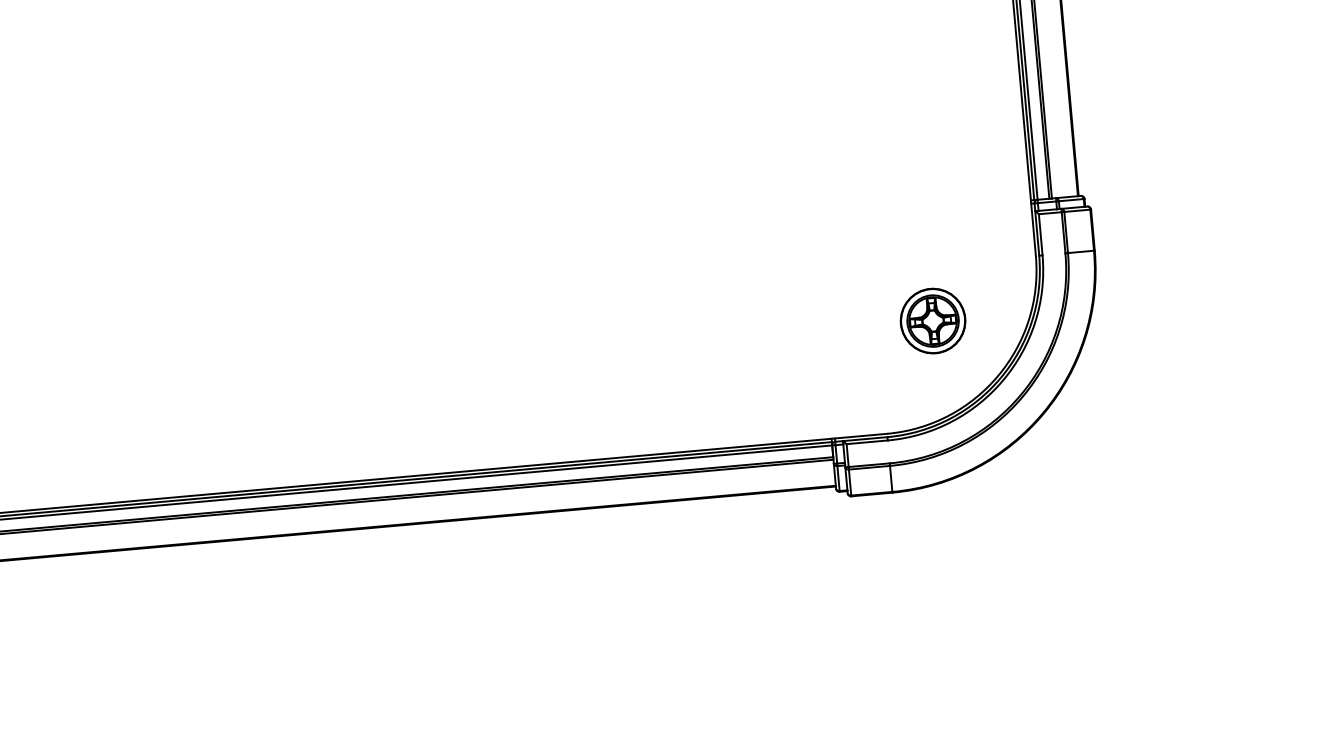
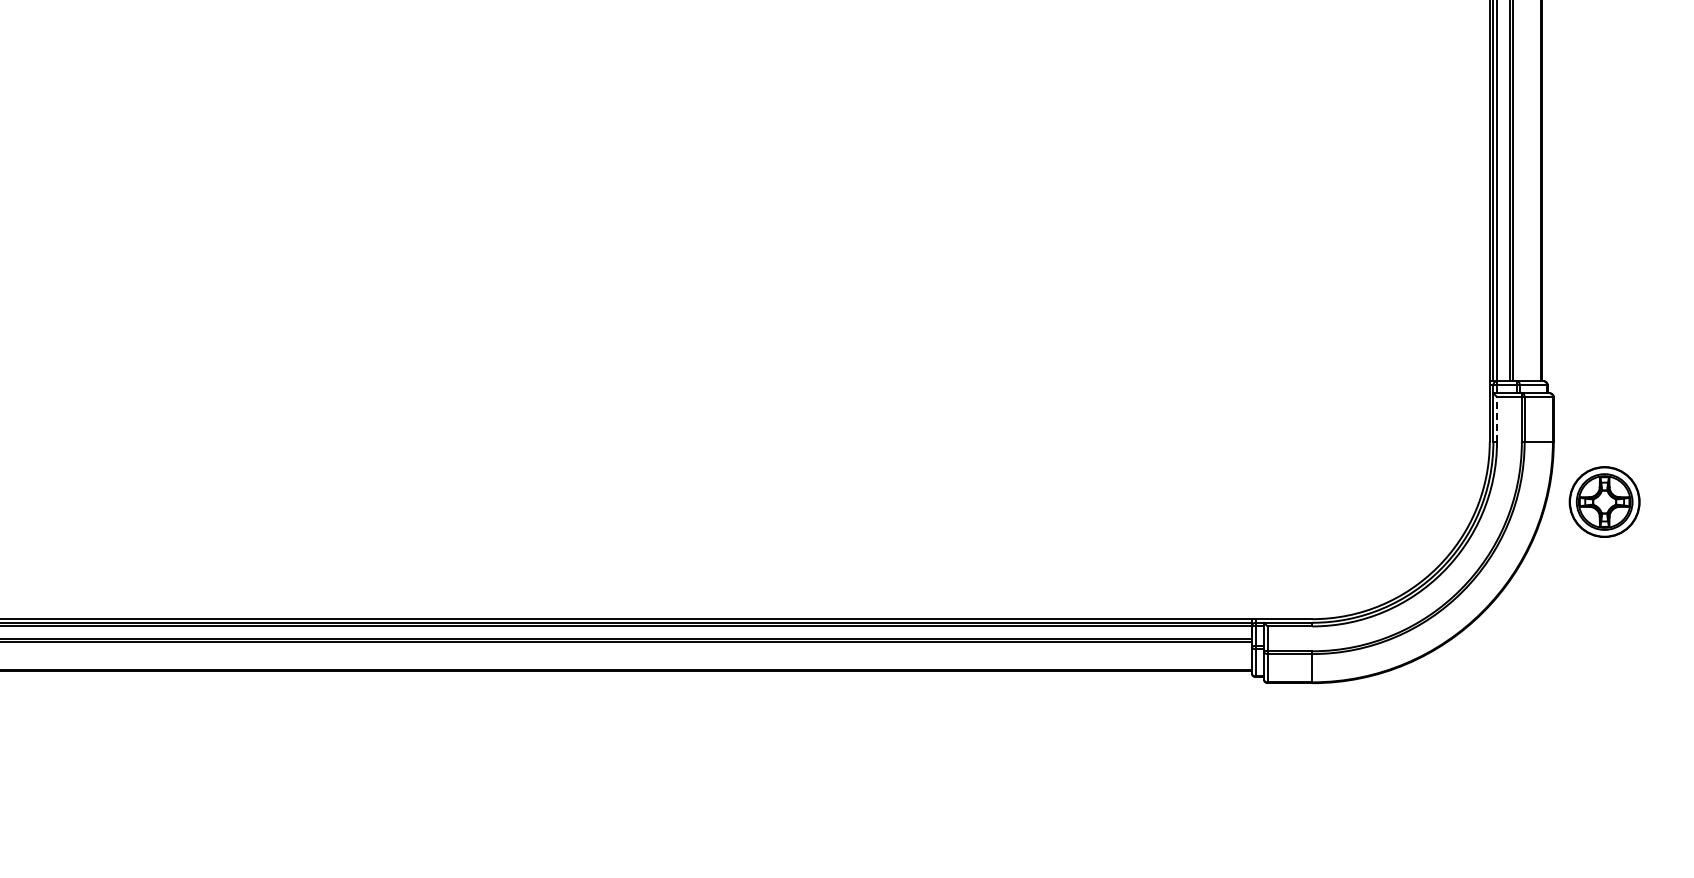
line: (1041, 233) -> (1497, 418), solid -> dashed
part: (932, 320) -> (1604, 501), moved

